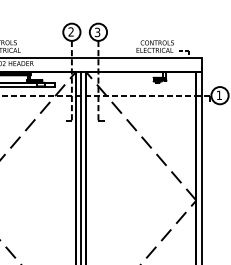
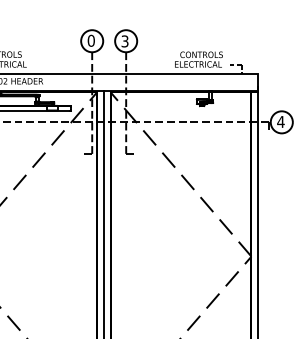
text: (70, 31) -> (90, 40), 2 -> 0
text: (219, 95) -> (280, 121), 1 -> 4

